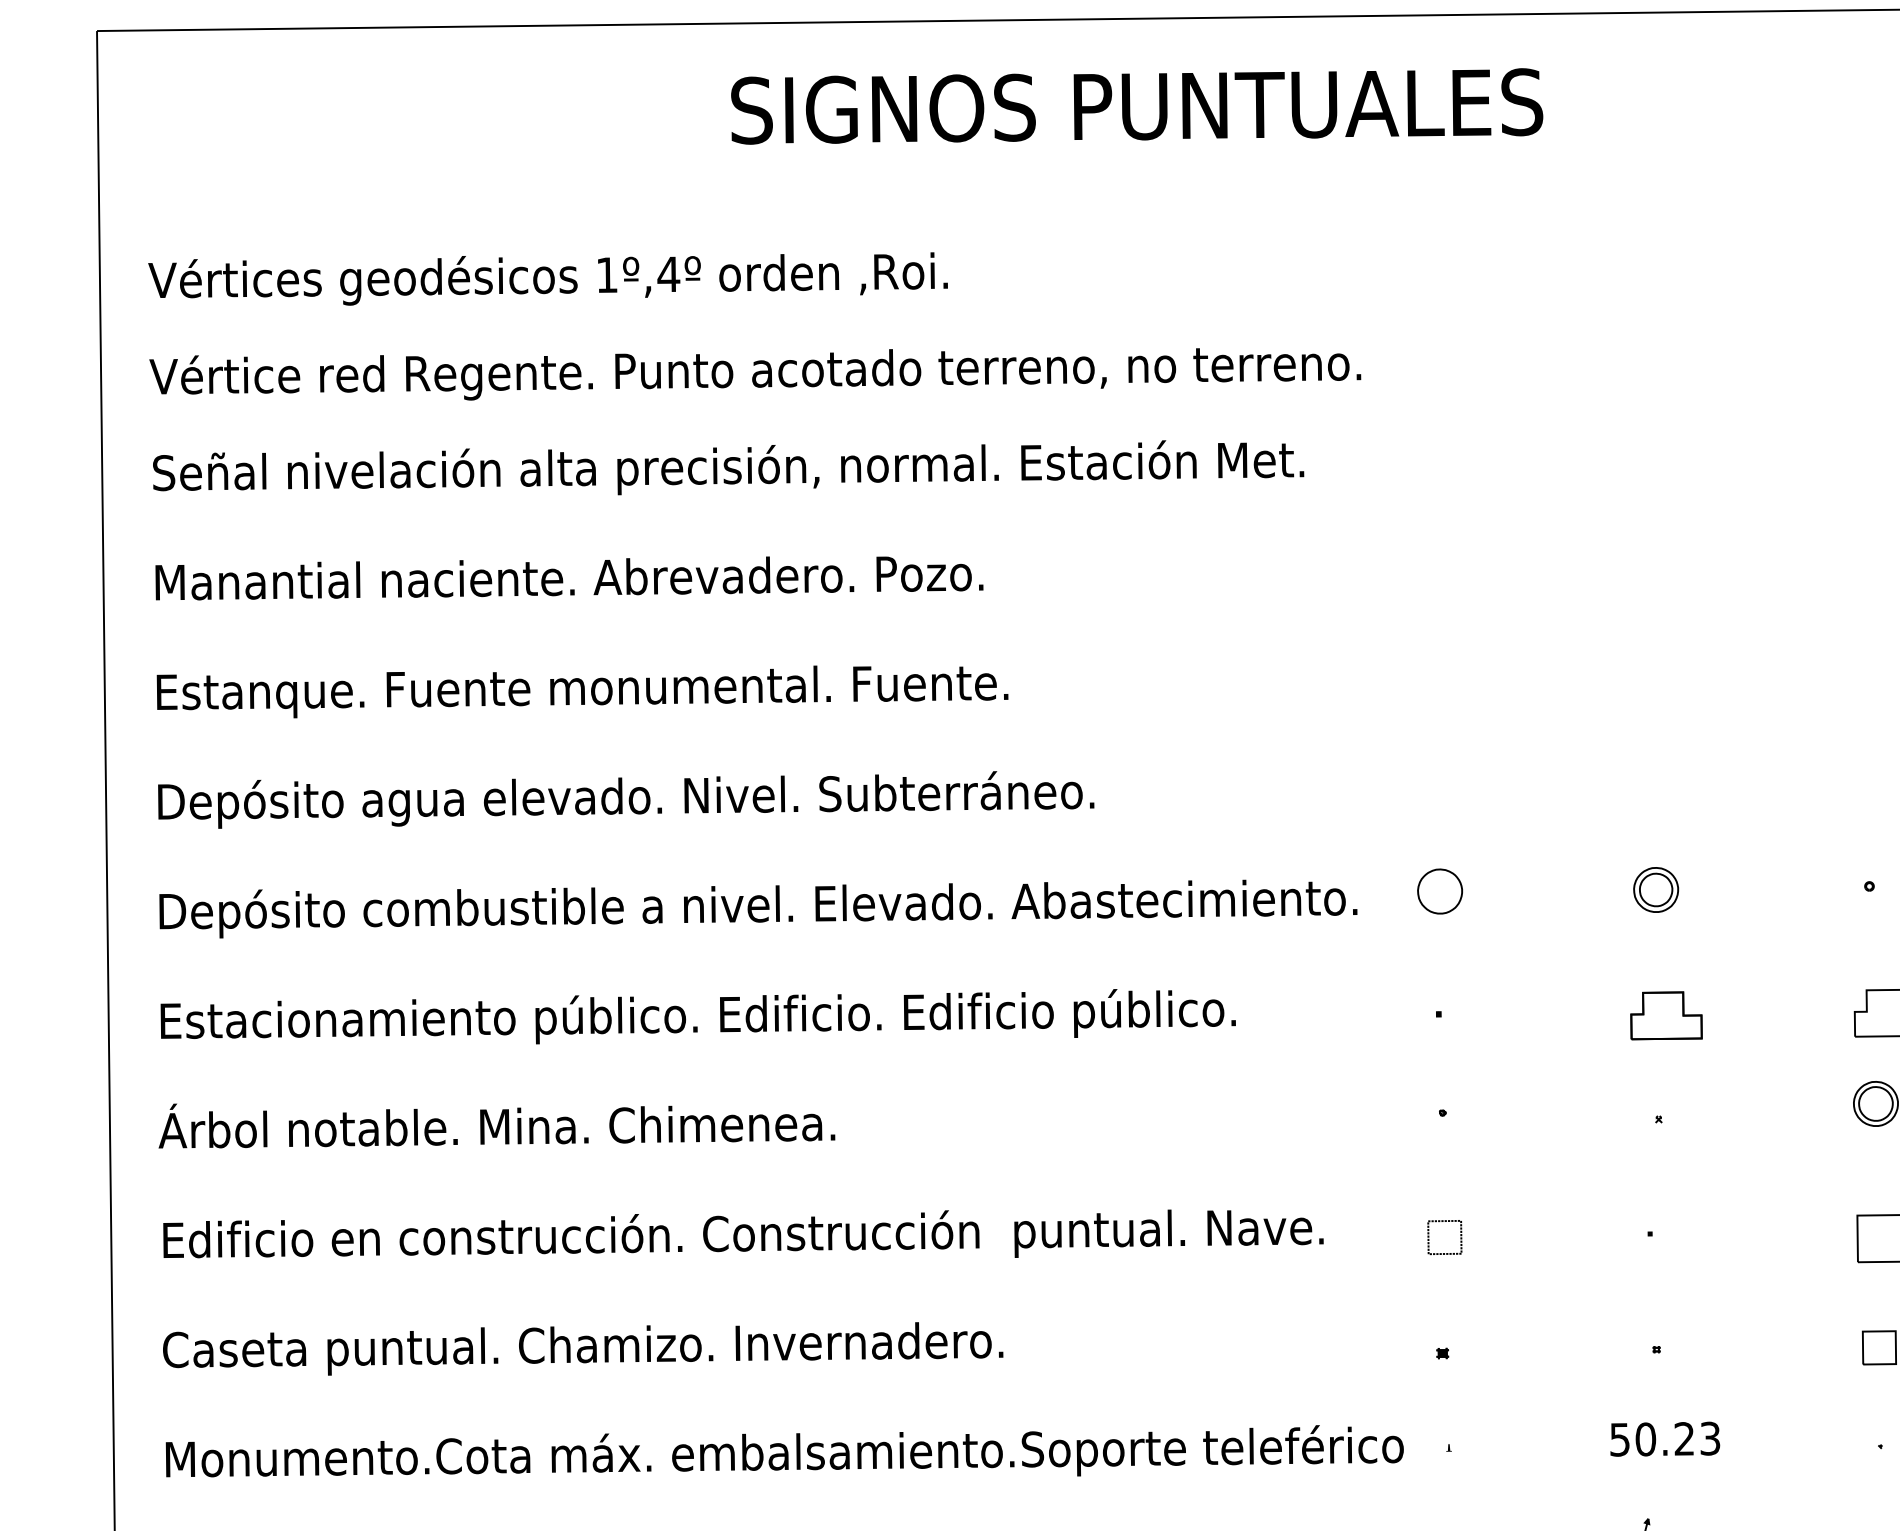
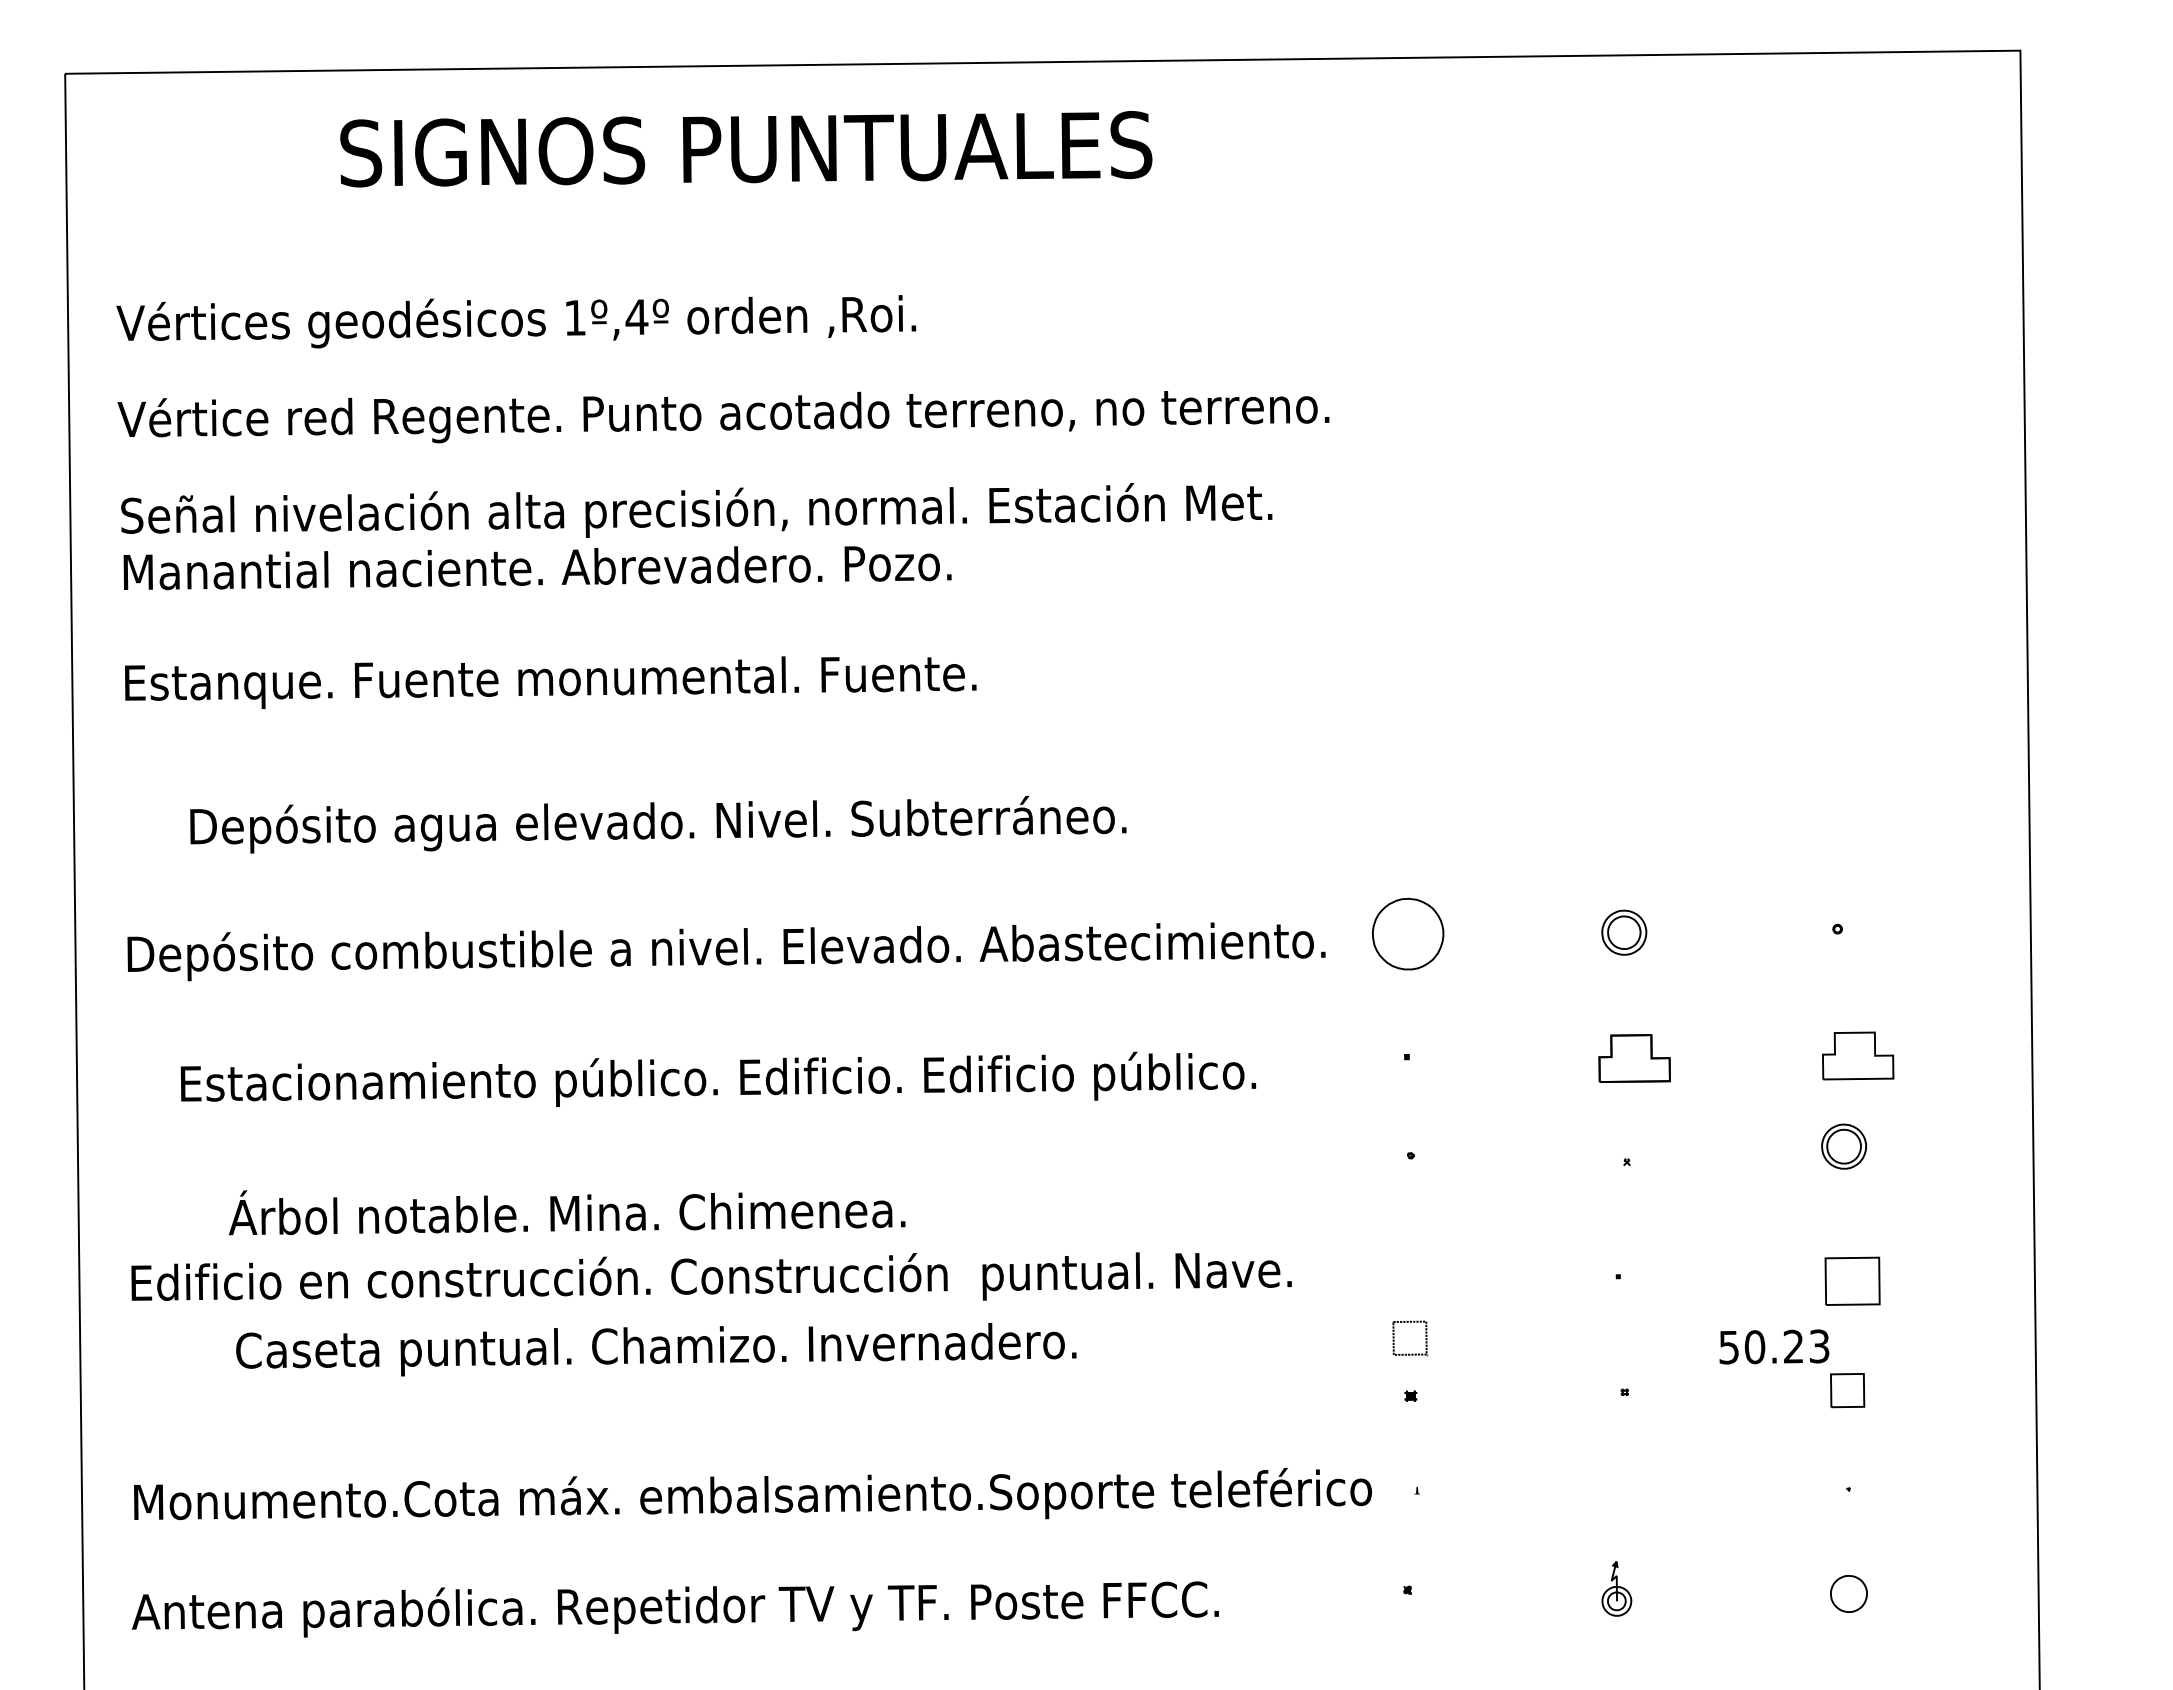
text: (1137, 106) -> (746, 149), moved
text: (569, 578) -> (537, 568), moved
text: (582, 691) -> (550, 682), moved
text: (626, 799) -> (658, 824), moved
part: (1440, 891) -> (1408, 934), size x1.6
text: (698, 1015) -> (718, 1078), moved
text: (496, 1125) -> (566, 1212), moved
part: (1460, 1237) -> (1425, 1338), moved
text: (583, 1348) -> (656, 1349), moved
text: (1665, 1438) -> (1774, 1346), moved

